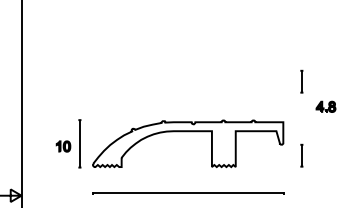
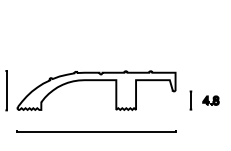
line: (301, 81) -> (190, 38), removed
part: (325, 106) -> (210, 100), moved

